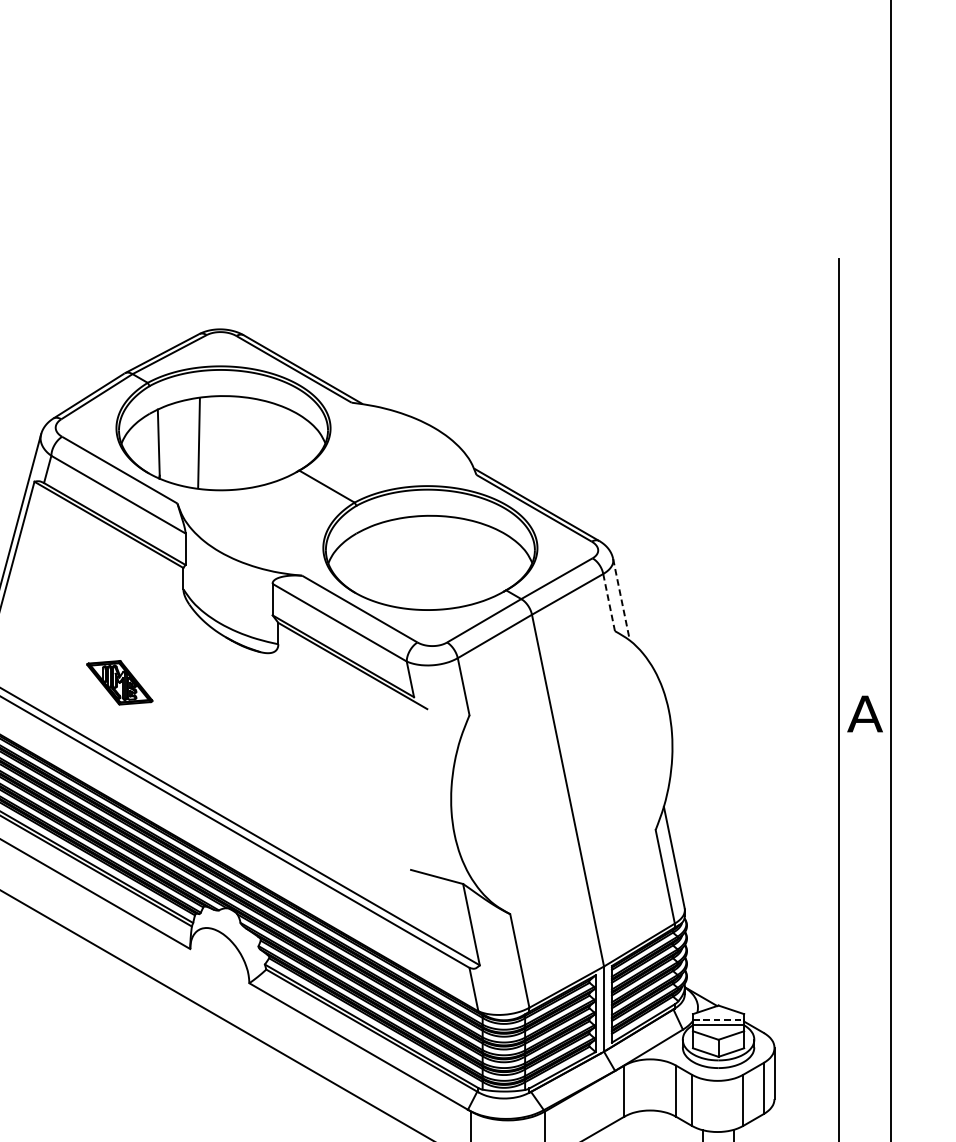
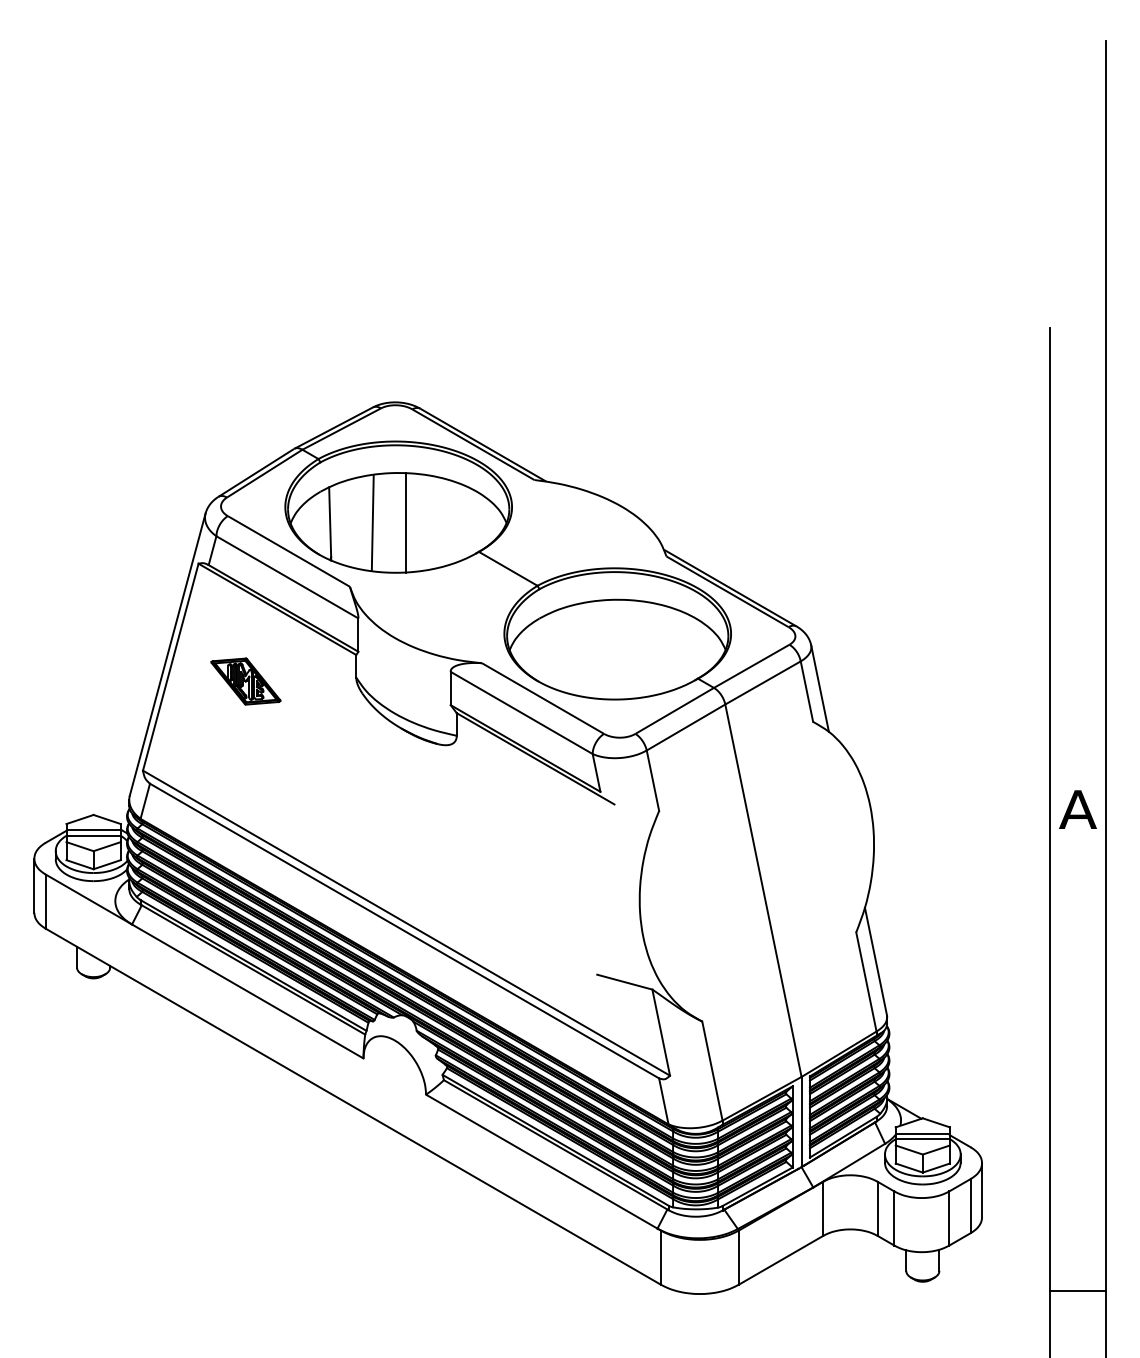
line: (229, 442) -> (405, 522), added
line: (621, 600) -> (820, 689), dashed -> solid
line: (608, 602) -> (806, 691), dashed -> solid
part: (119, 682) -> (245, 681), moved
line: (719, 1019) -> (923, 1133), dashed -> solid

